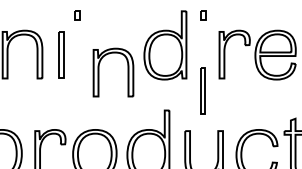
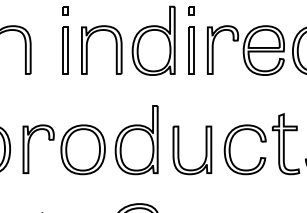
part: (61, 55) -> (65, 50), moved
part: (99, 72) -> (87, 49), moved
part: (203, 91) -> (191, 50), moved

